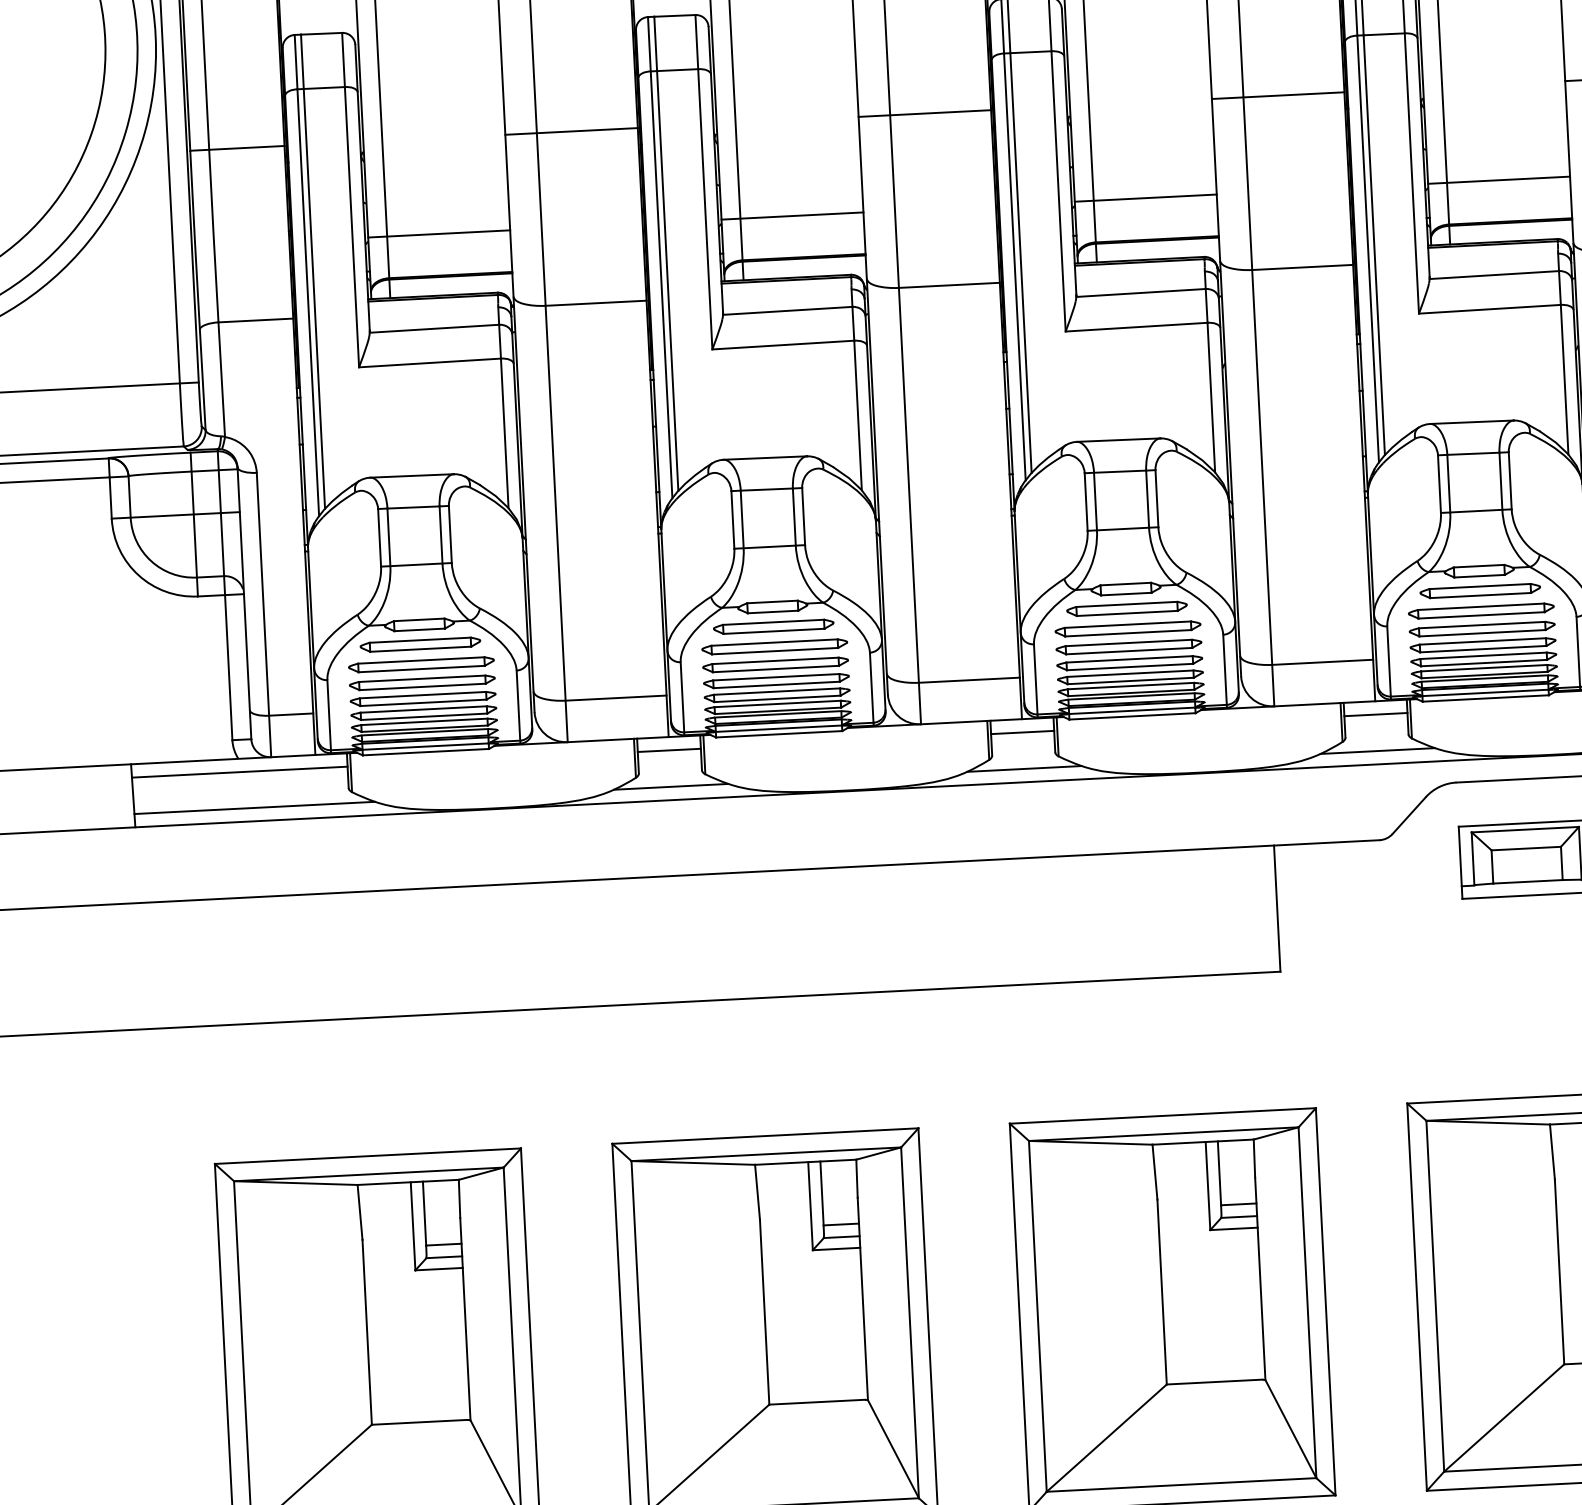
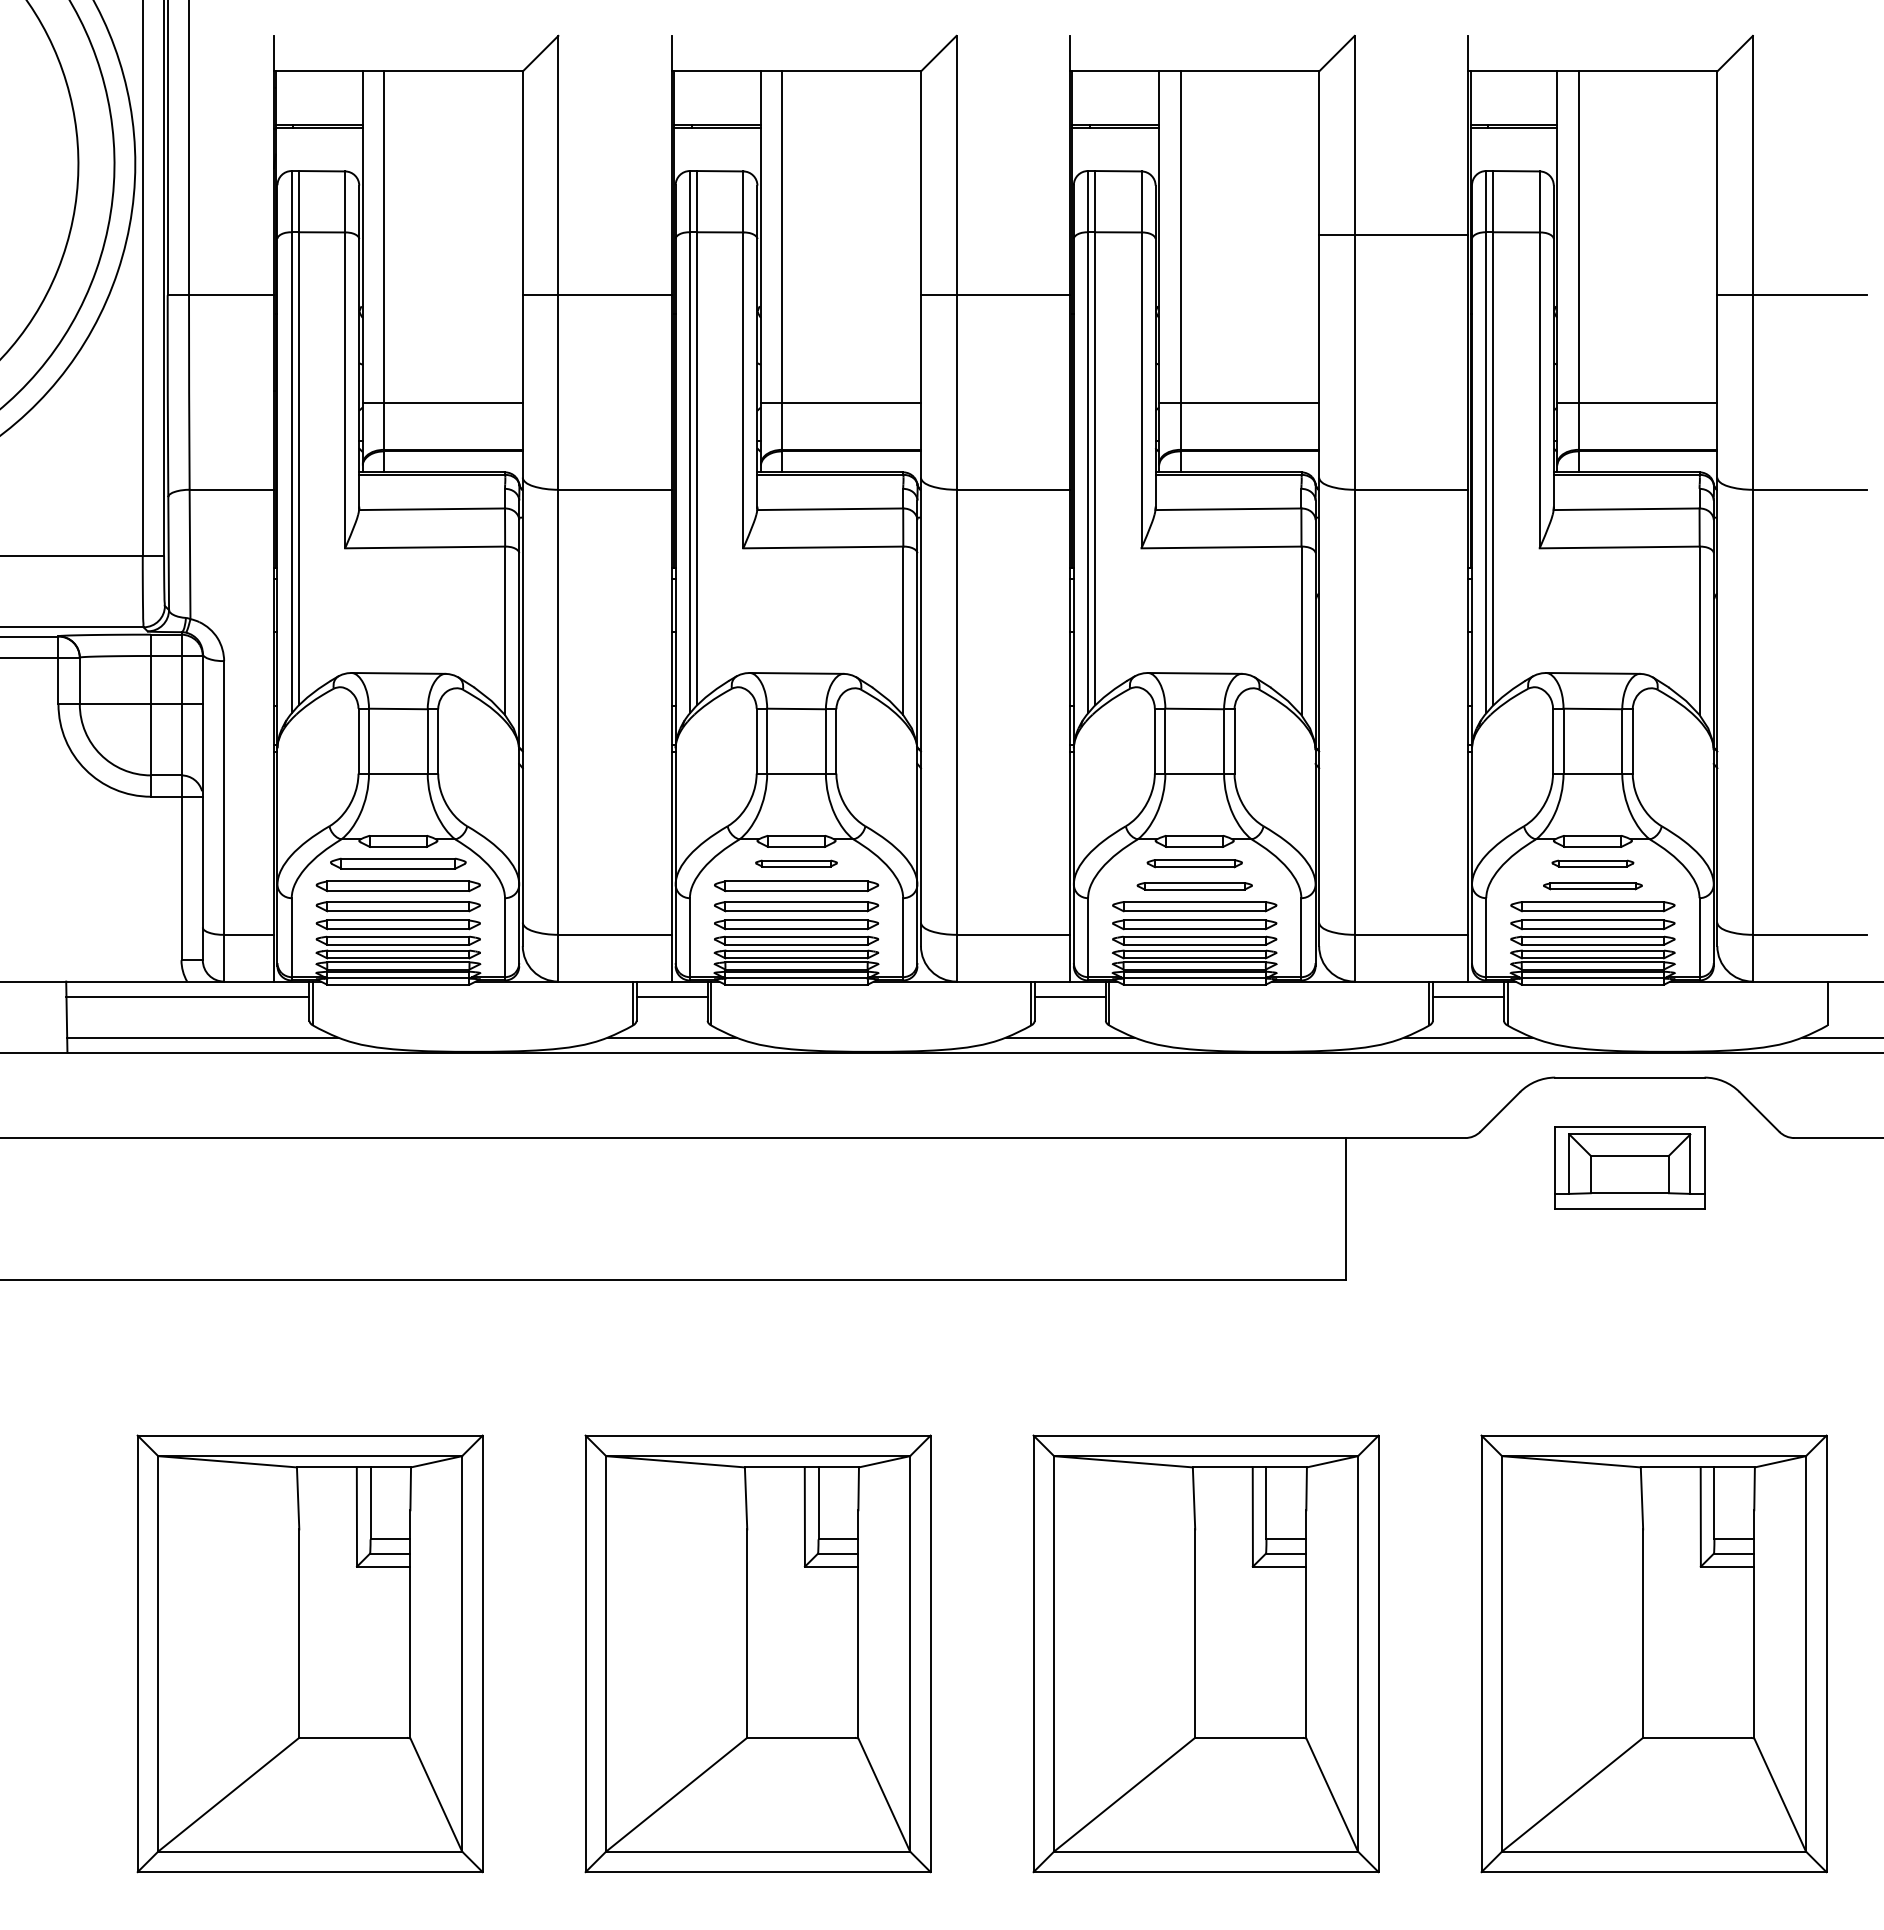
line: (1277, 95) -> (1393, 235), moved
part: (1479, 590) -> (1592, 863), size x0.6
part: (1126, 608) -> (1194, 863), size x0.7
part: (1481, 611) -> (1592, 886), size x0.6
part: (773, 626) -> (796, 863), size x0.6
part: (1127, 629) -> (1194, 886), size x0.7

